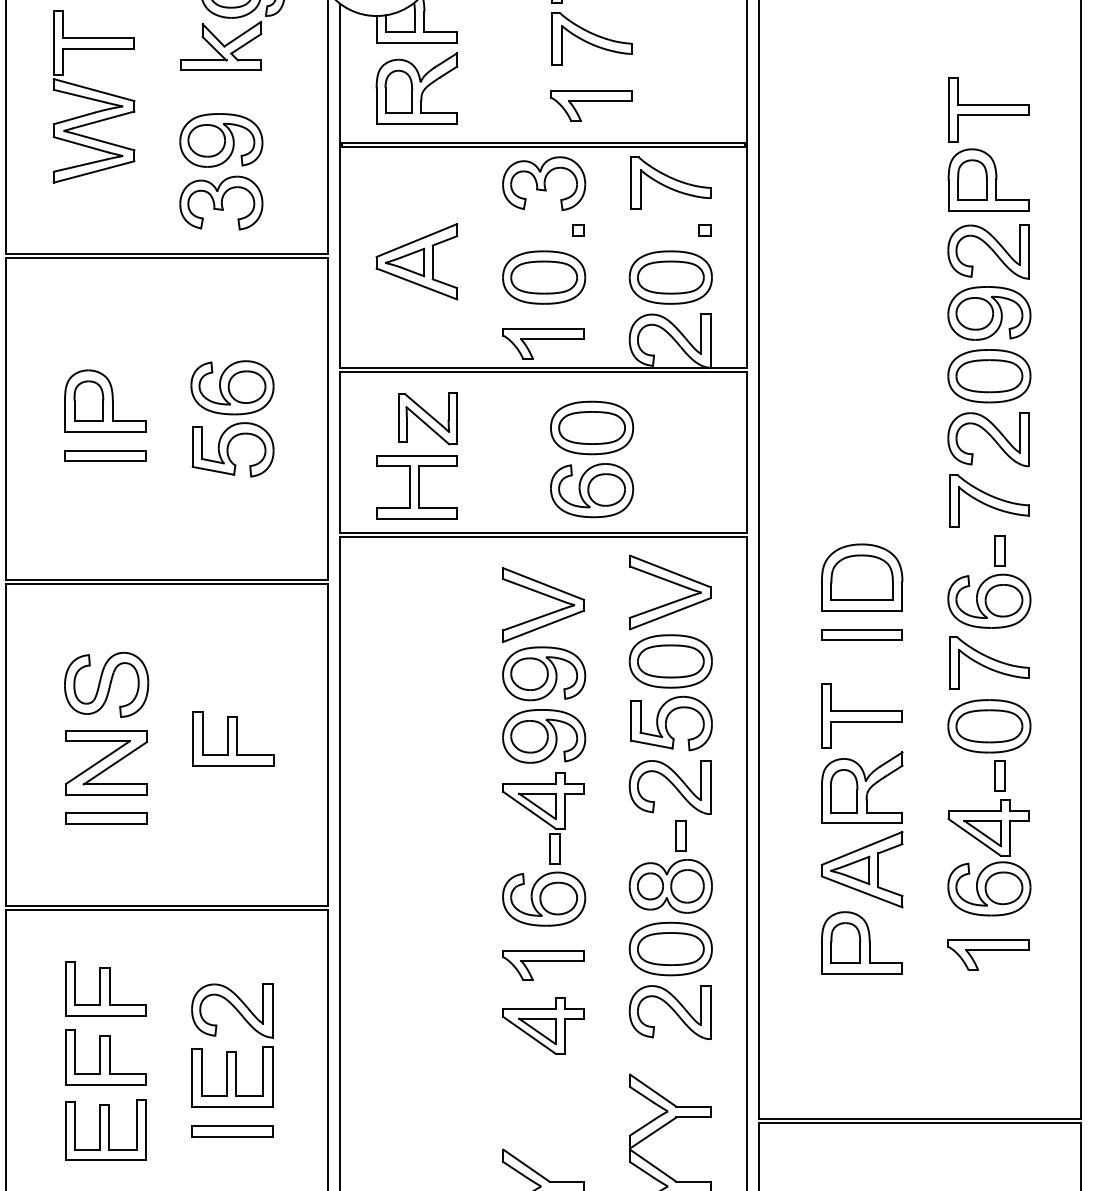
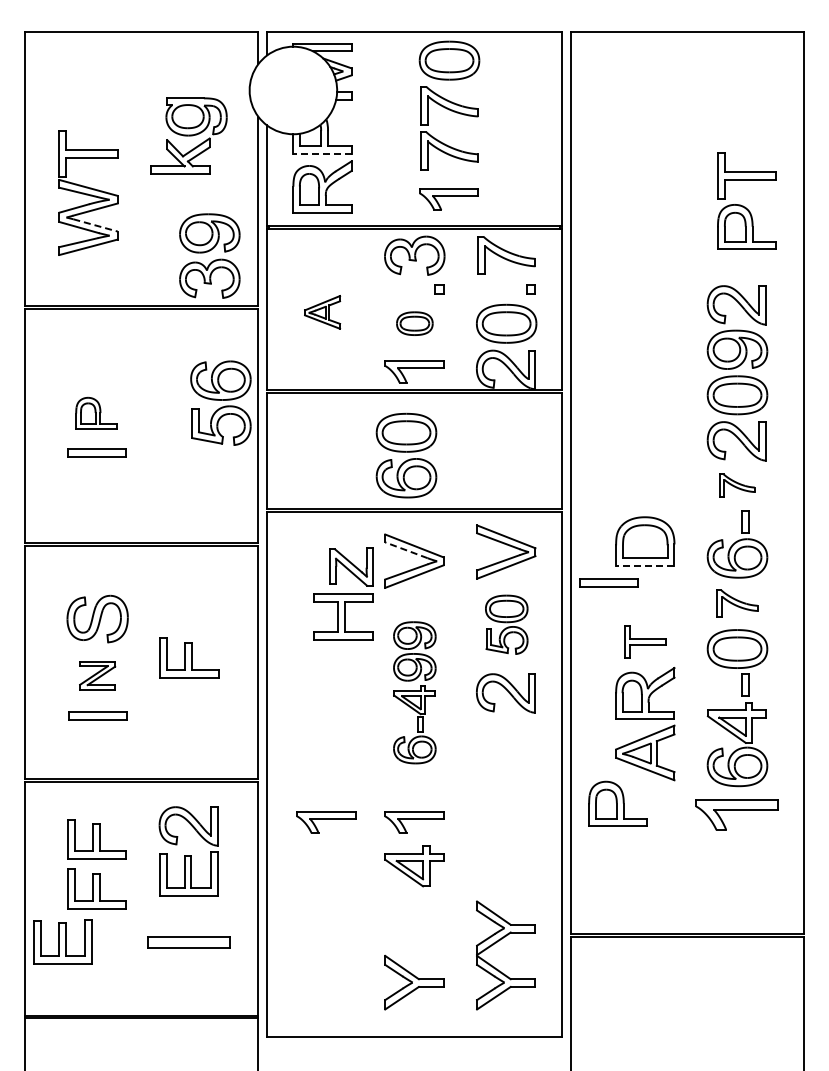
line: (416, 42) -> (322, 153), solid -> dashed
line: (104, 141) -> (96, 225), solid -> dashed
part: (988, 143) -> (746, 200), moved
part: (220, 170) -> (209, 255), moved
part: (416, 261) -> (322, 312), size x0.6
part: (543, 277) -> (414, 323), size x0.6
part: (104, 401) -> (96, 413), size x0.7
part: (231, 417) -> (220, 402), moved
part: (416, 455) -> (343, 593), moved
part: (592, 459) -> (406, 455), moved
part: (989, 500) -> (737, 485), size x0.6
line: (532, 590) -> (406, 550), solid -> dashed
line: (861, 611) -> (644, 565), solid -> dashed
part: (861, 634) -> (608, 582), moved
part: (989, 663) -> (737, 603), size x0.7
part: (670, 692) -> (506, 624), size x0.7
part: (861, 715) -> (644, 641), size x0.7
part: (106, 762) -> (97, 675), size x0.6
part: (543, 786) -> (414, 692), size x0.7
part: (670, 929) -> (506, 796), removed
part: (861, 942) -> (617, 803), moved
part: (988, 954) -> (736, 814), size x1.4
part: (422, 965) -> (326, 822), added
part: (231, 1045) -> (188, 851), moved
part: (104, 1129) -> (62, 941), moved
part: (231, 1131) -> (188, 942), size x1.4

